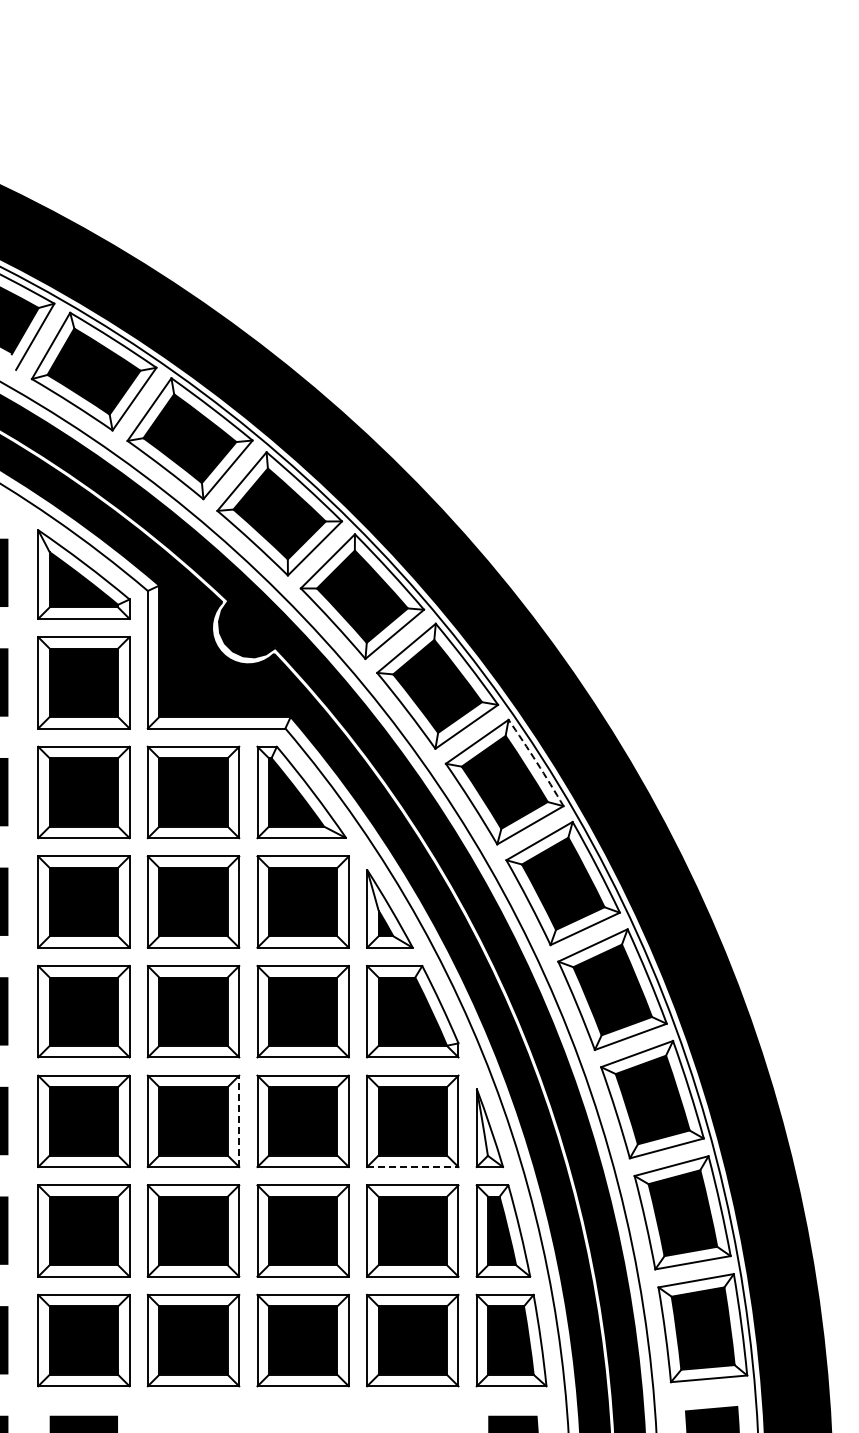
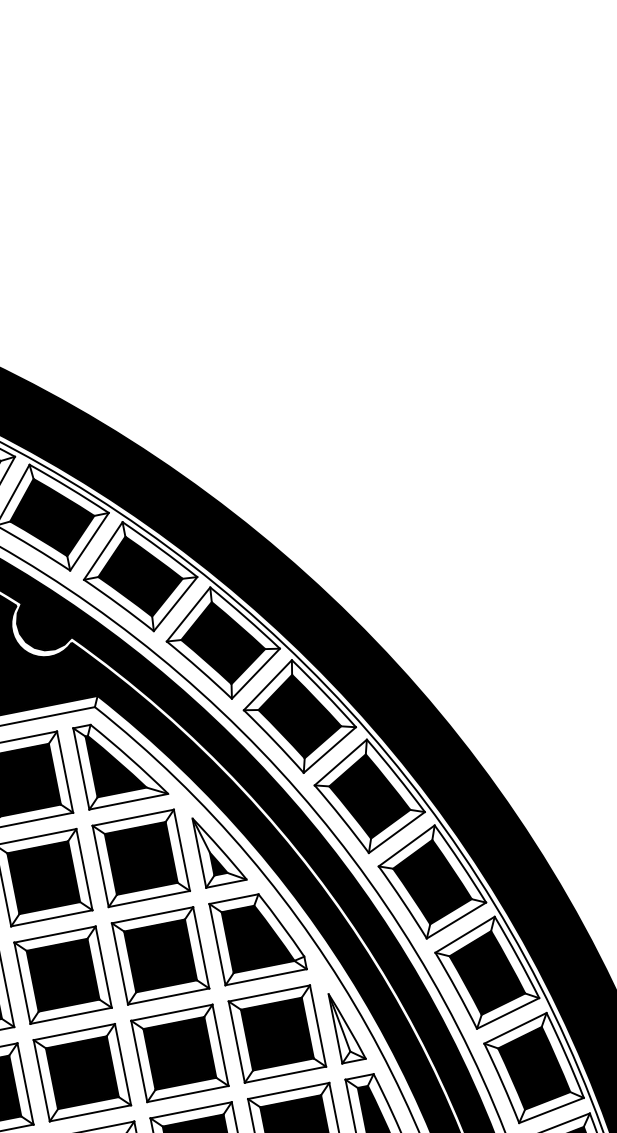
arc: (536, 762) -> (324, 693), dashed -> solid
line: (239, 1121) -> (123, 1064), dashed -> solid
line: (412, 1167) -> (285, 1075), dashed -> solid

